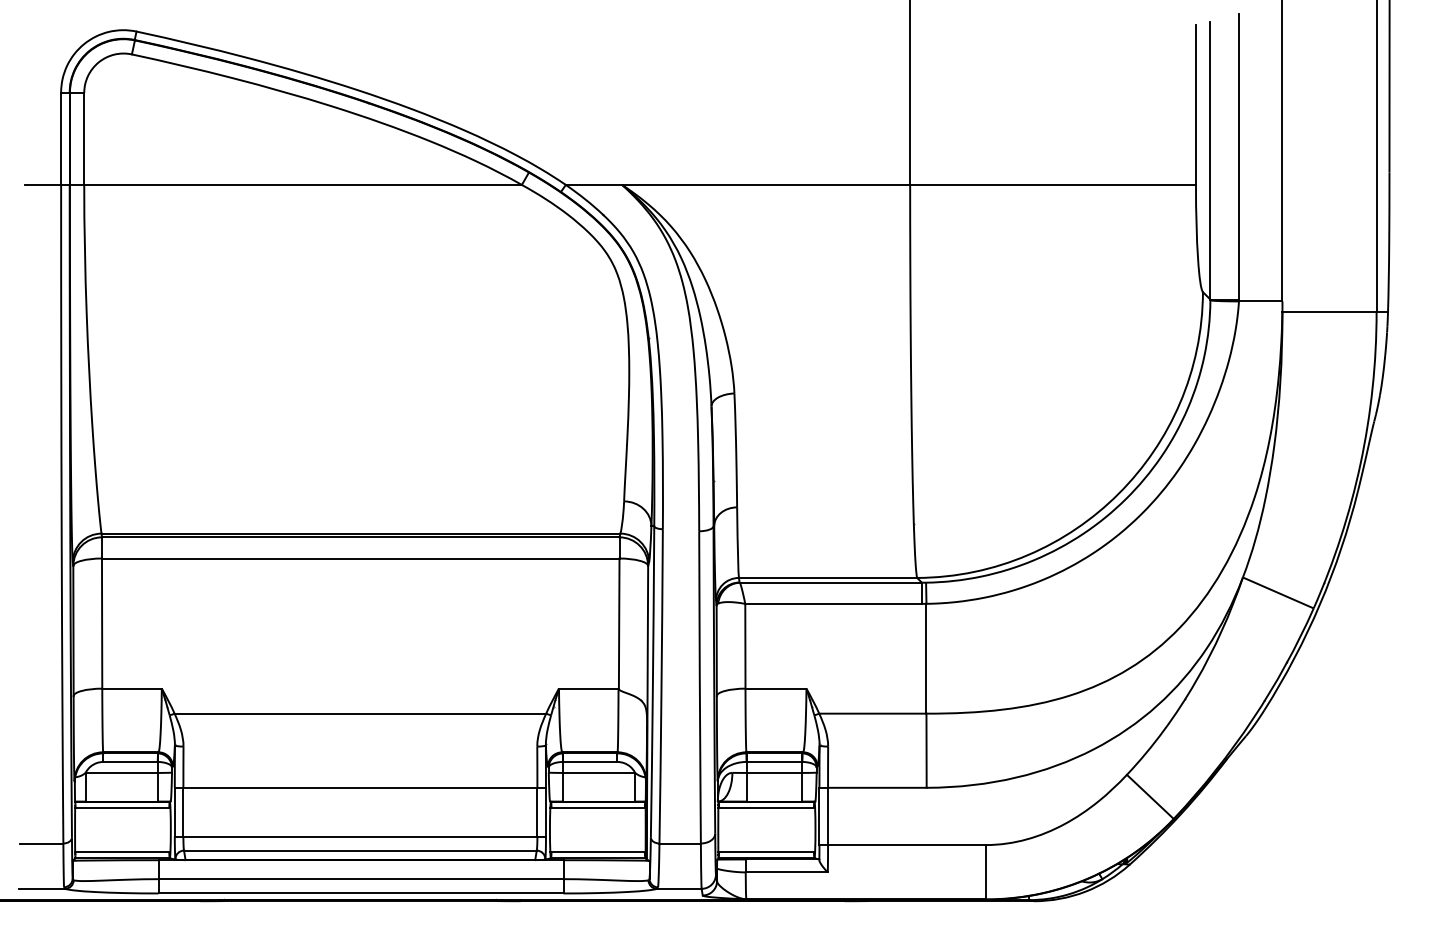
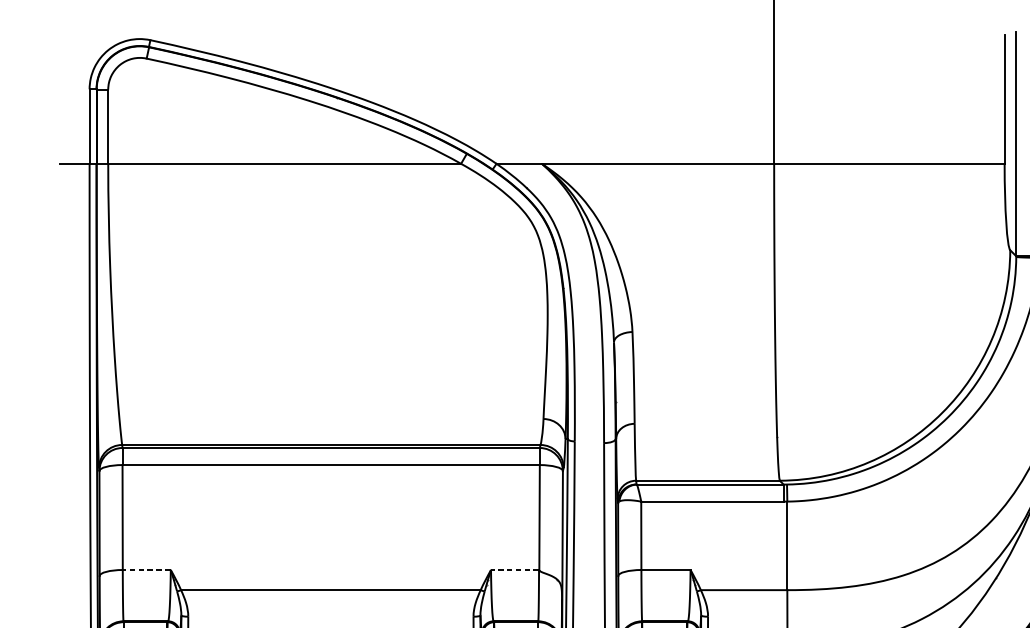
line: (132, 688) -> (147, 569), solid -> dashed
line: (588, 688) -> (514, 569), solid -> dashed

